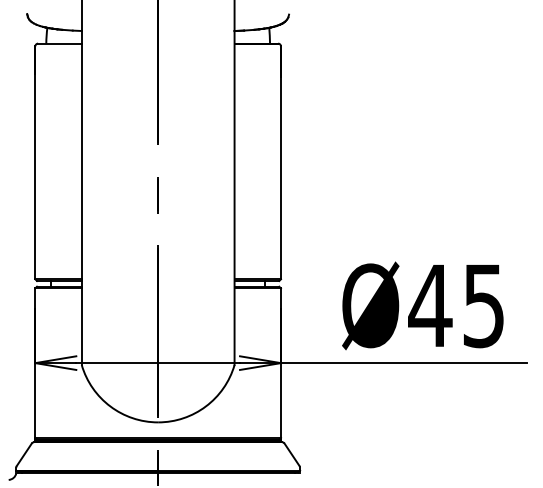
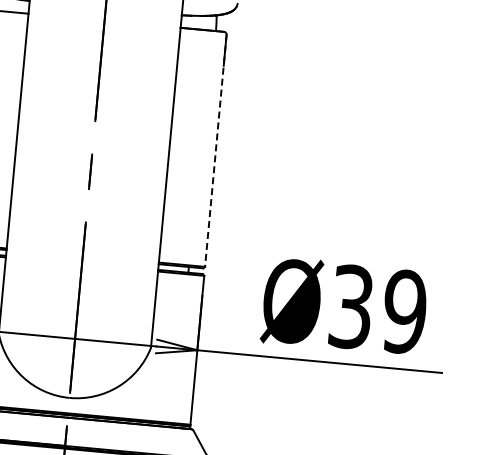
line: (280, 162) -> (215, 150), solid -> dashed
text: (456, 305) -> (377, 309), Ø45 -> Ø39

